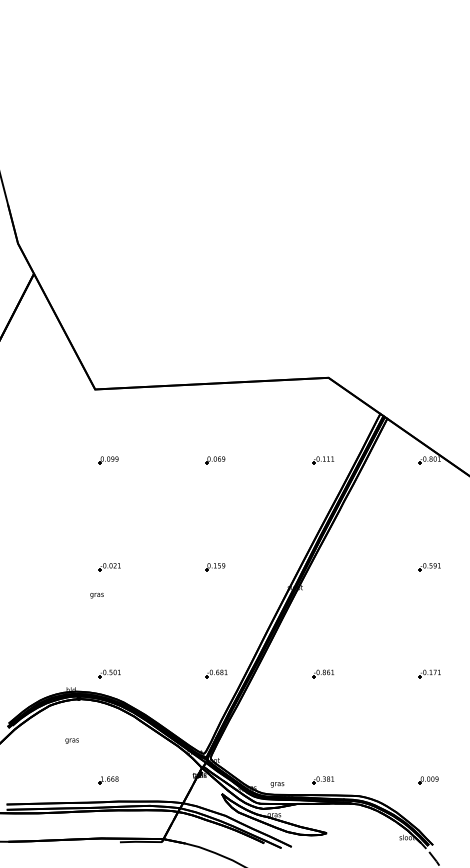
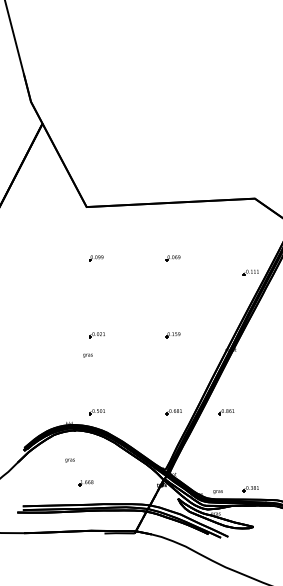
part: (323, 460) -> (251, 272), moved
part: (322, 673) -> (226, 411), moved
part: (108, 780) -> (86, 483), moved

